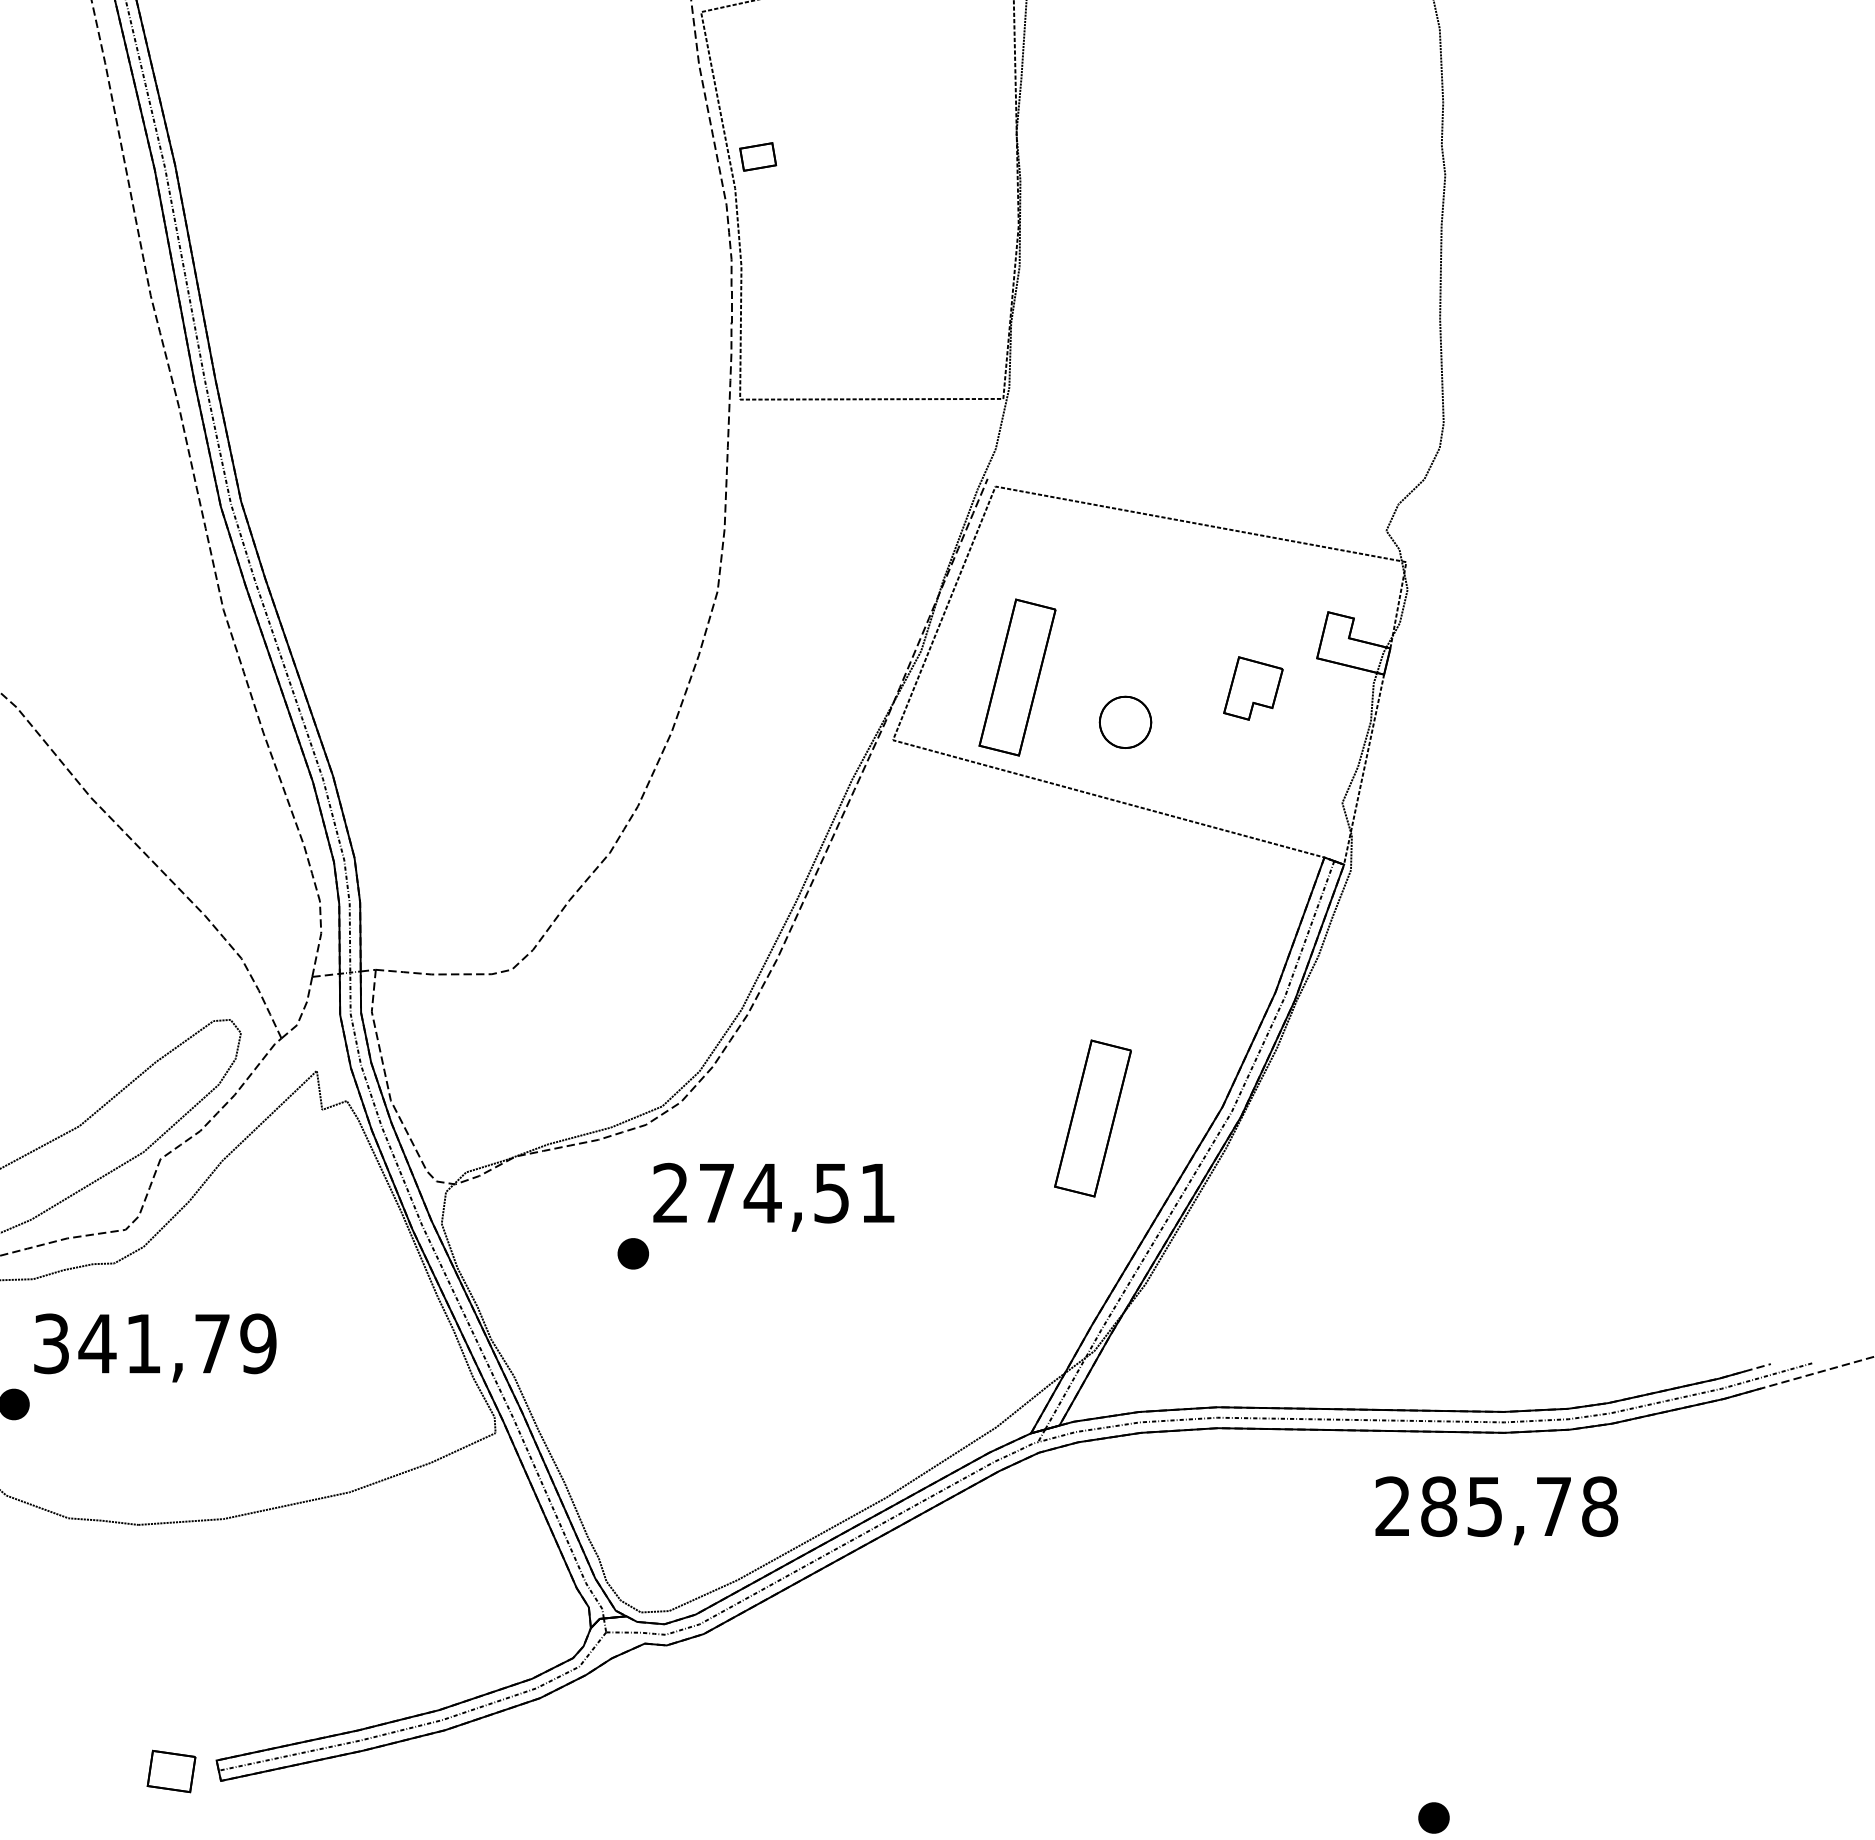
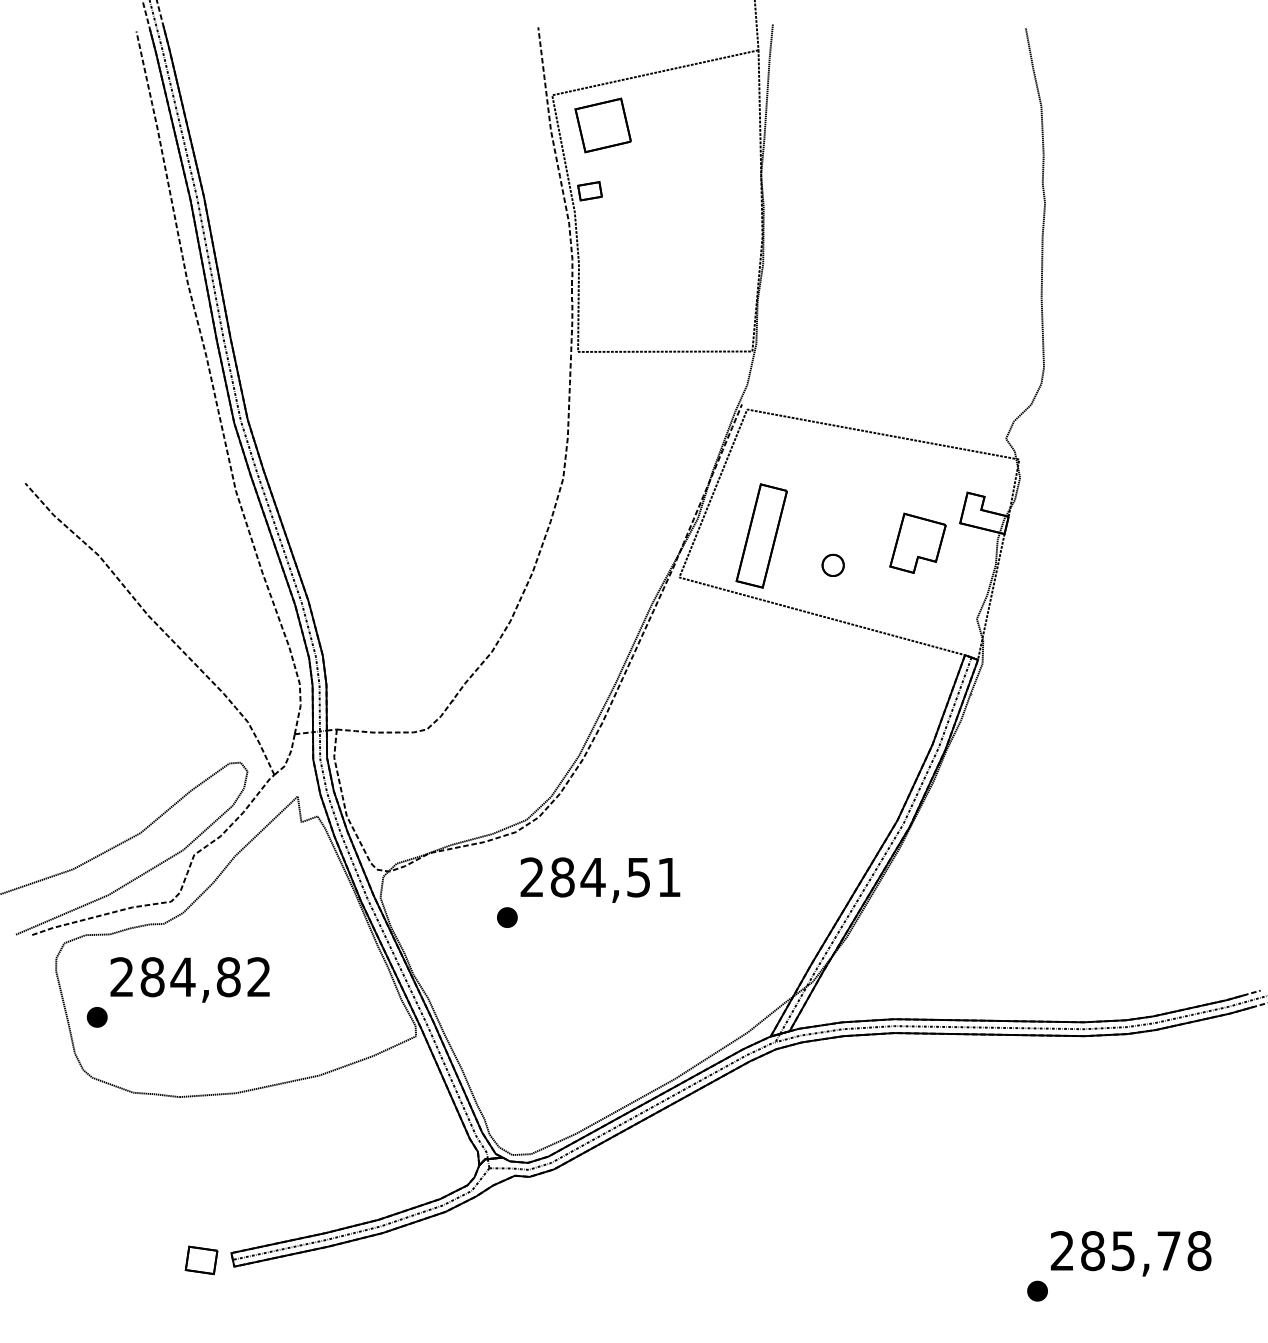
part: (776, 57) -> (602, 125), added
part: (1252, 687) -> (917, 542), size x1.43
part: (1124, 720) -> (832, 564), size x0.62
part: (1092, 1117) -> (811, 827), removed
text: (716, 1193) -> (562, 877), 274,51 -> 284,51
text: (154, 1344) -> (190, 977), 341,79 -> 284,82
text: (1495, 1510) -> (1130, 1253), moved

